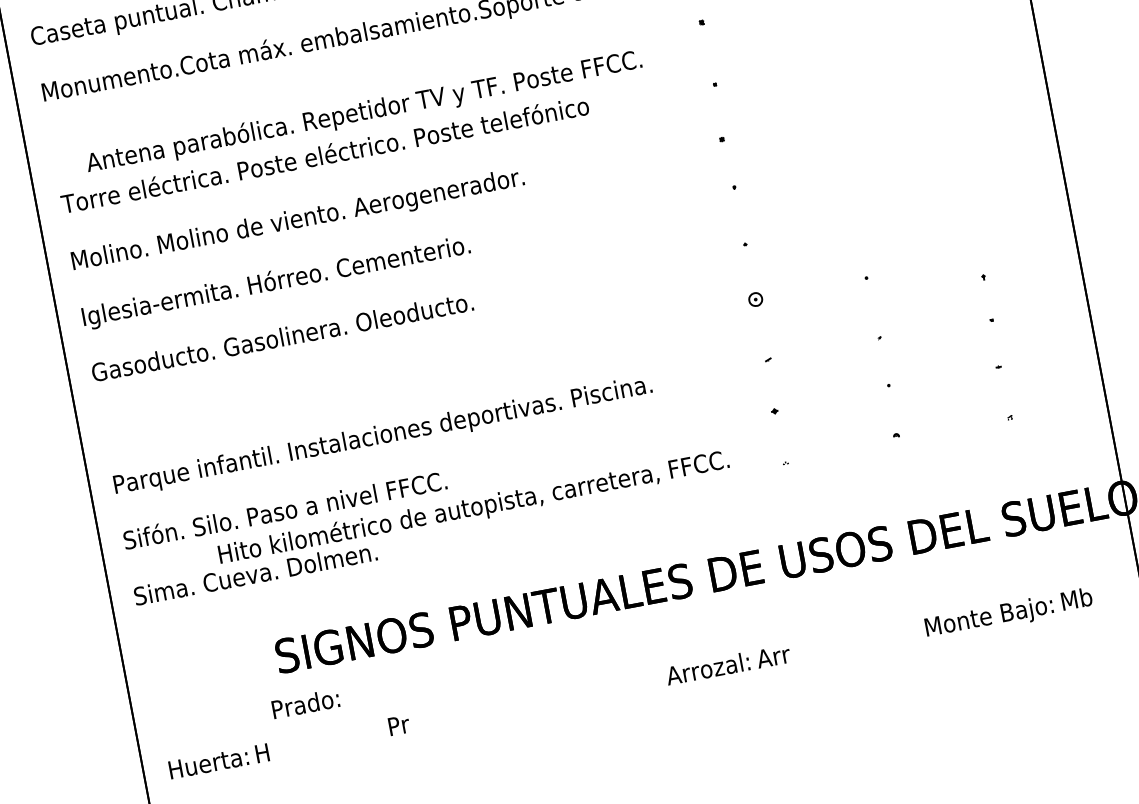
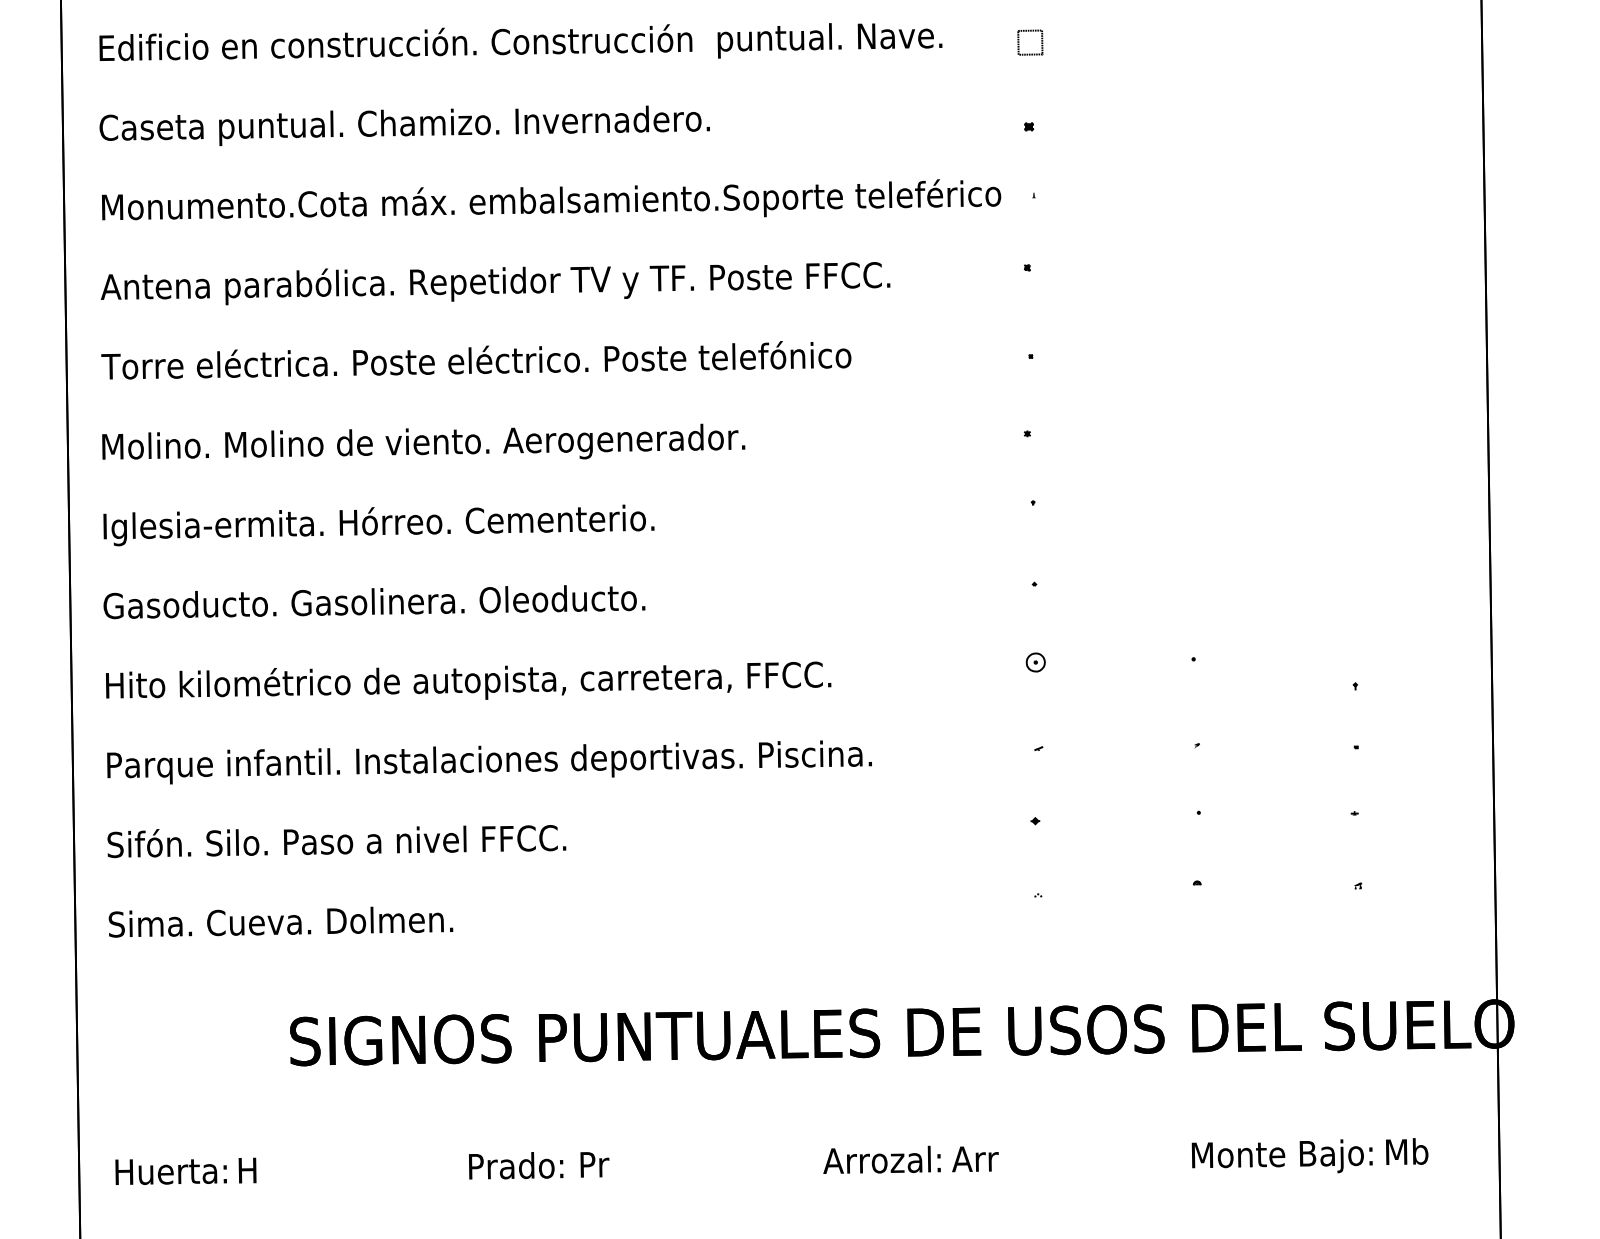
text: (364, 112) -> (495, 283), moved
text: (473, 507) -> (468, 680), moved
text: (305, 703) -> (516, 1165), moved
text: (398, 725) -> (594, 1164), moved

